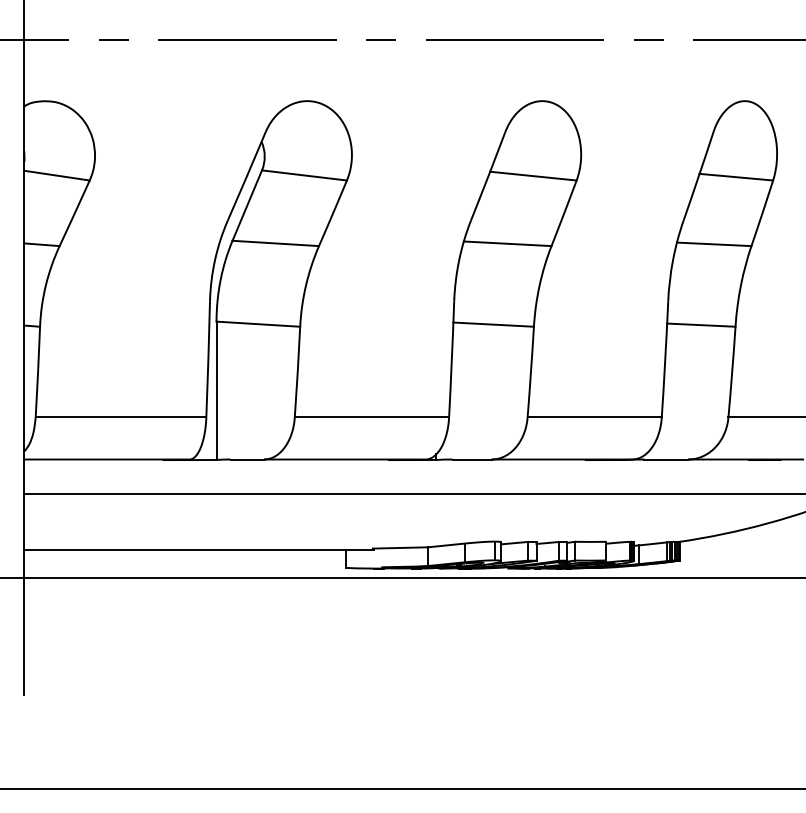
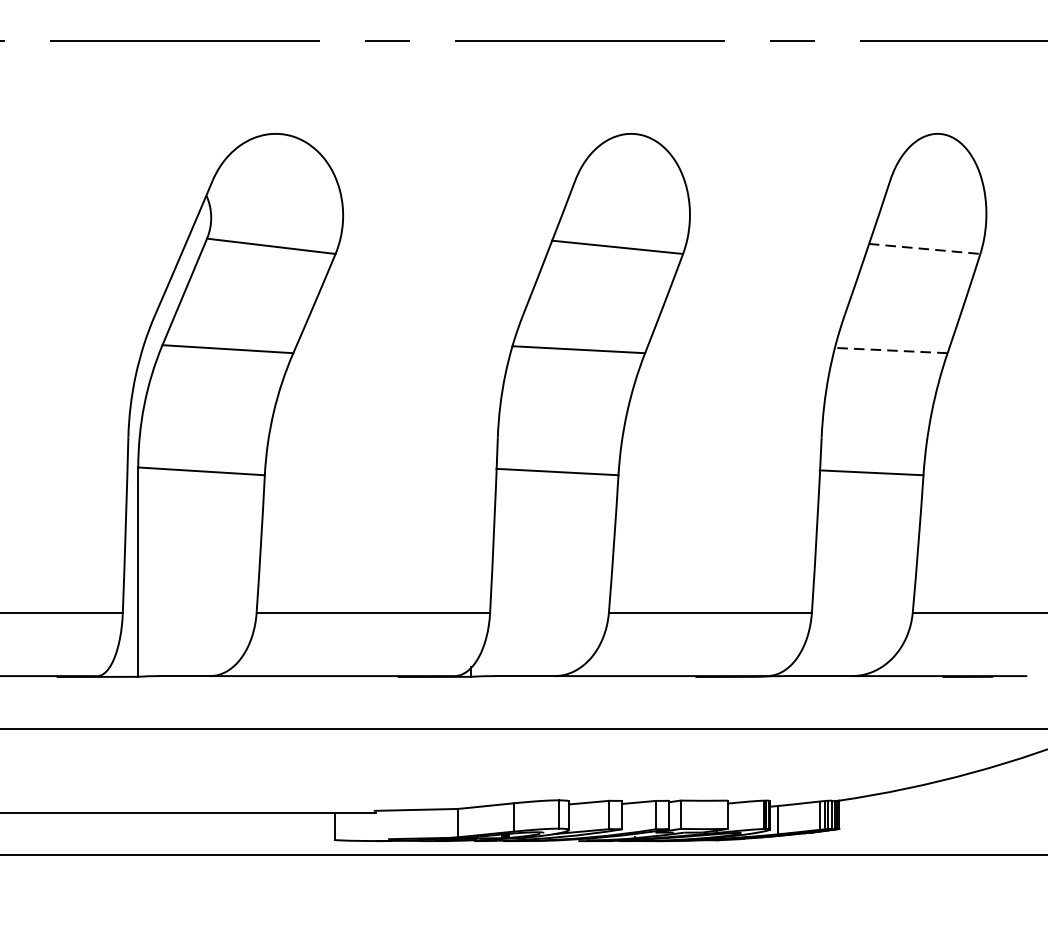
line: (736, 177) -> (924, 249), solid -> dashed
line: (713, 244) -> (890, 350), solid -> dashed

